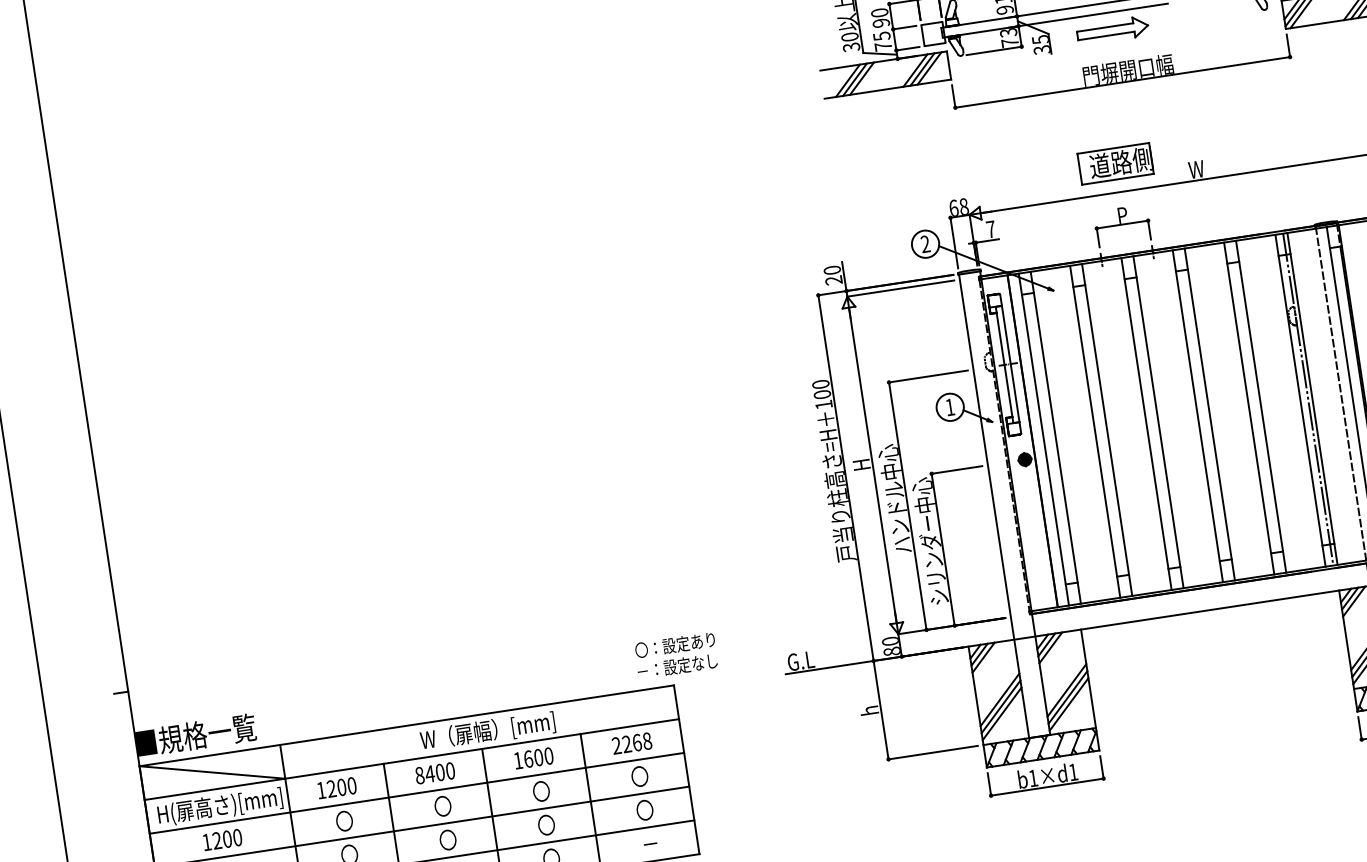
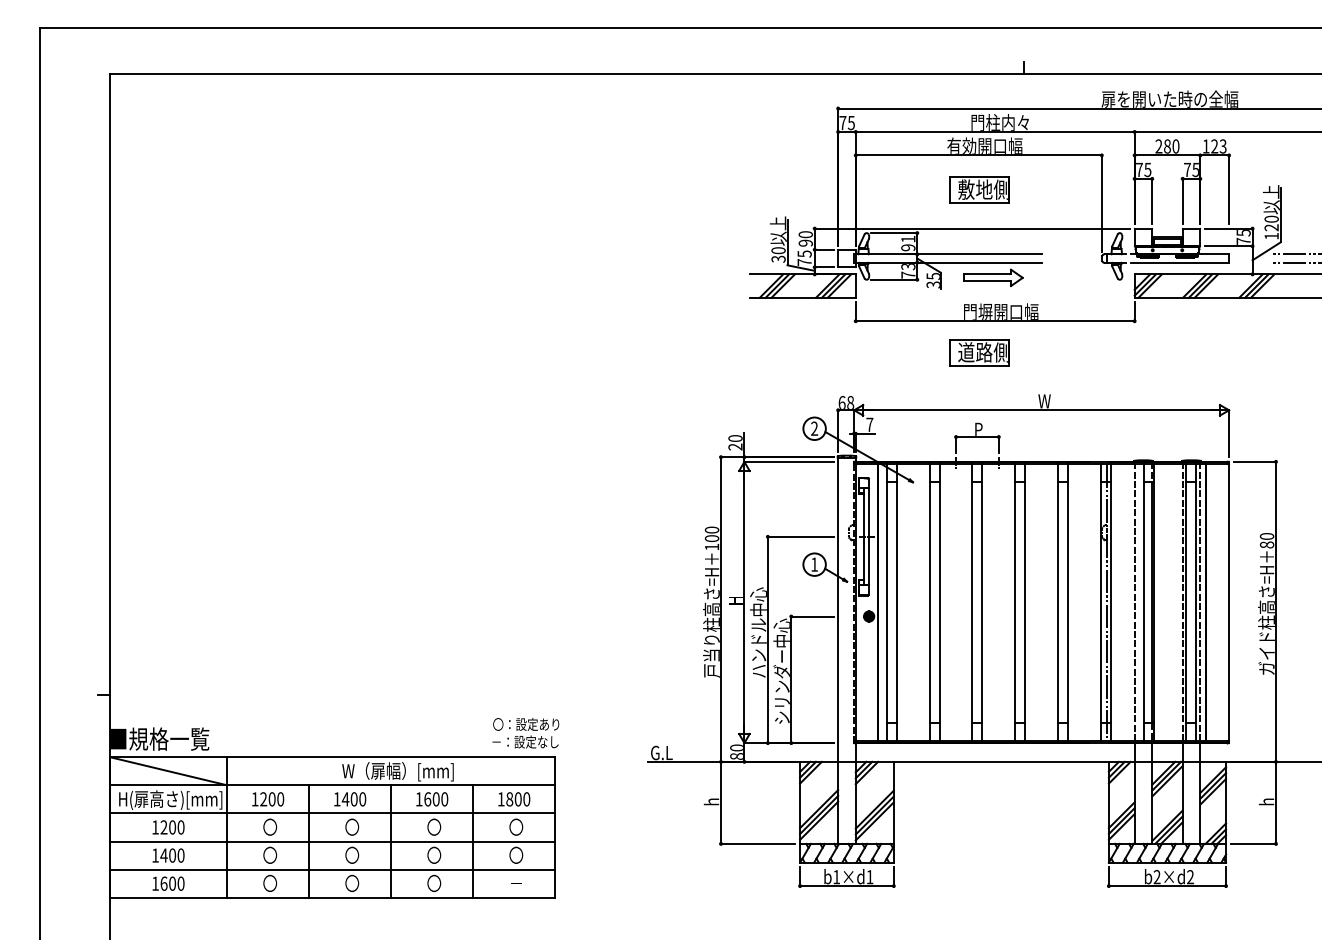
part: (1115, 163) -> (979, 352), moved
text: (675, 656) -> (525, 733), moved
text: (631, 743) -> (513, 799), 2268 -> 1800
text: (419, 775) -> (336, 799), 8400 -> 1400

